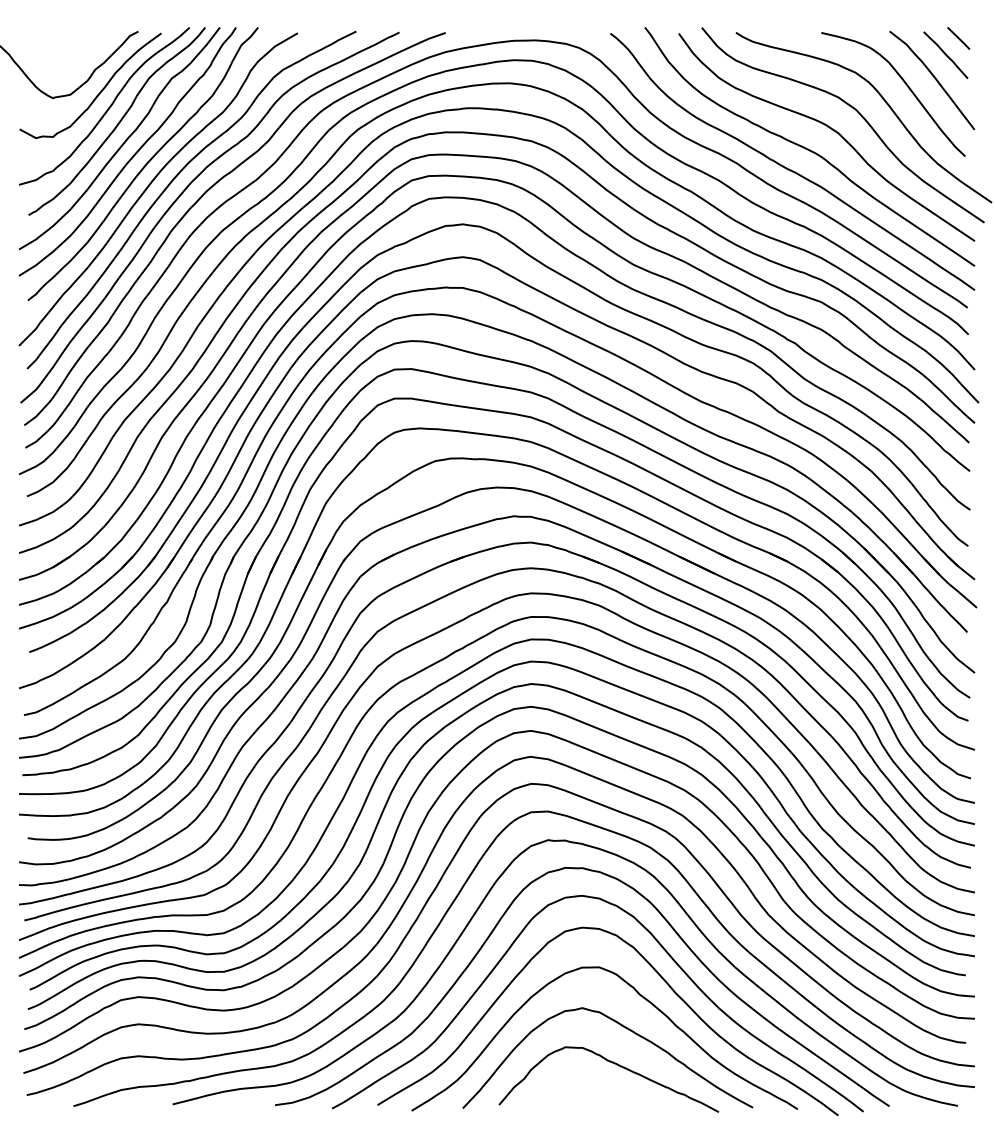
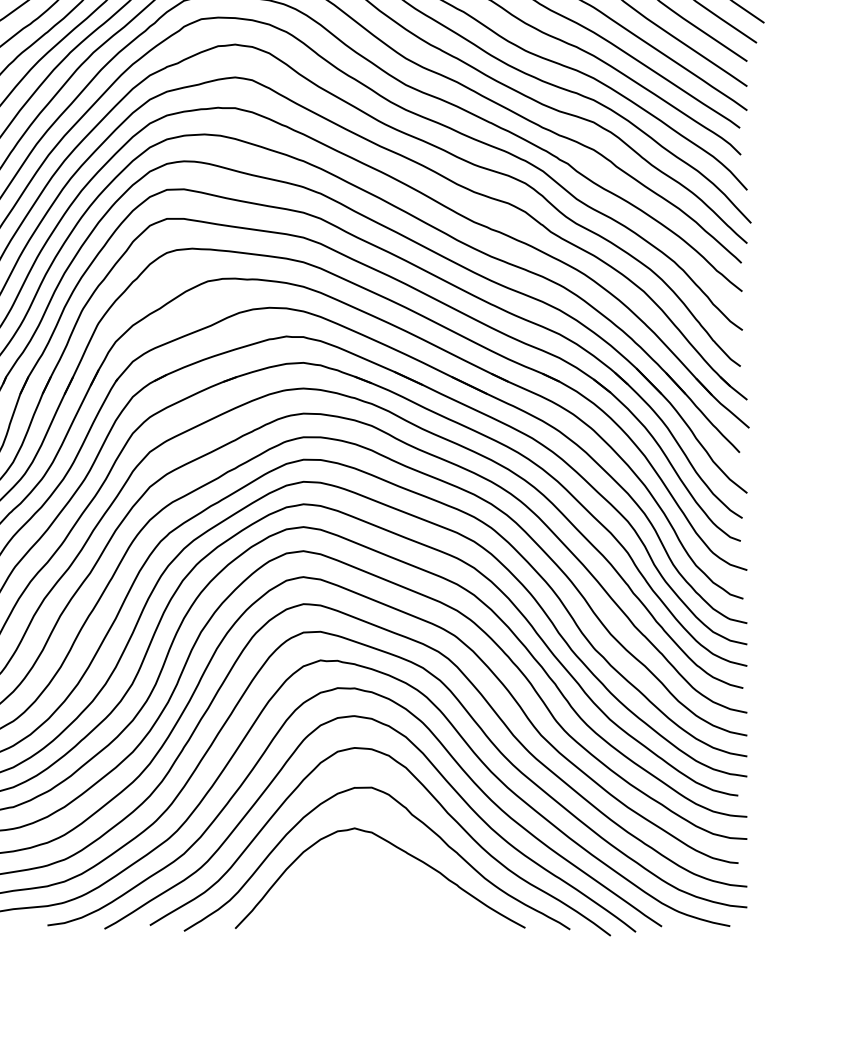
curve: (616, 1065) -> (388, 885), removed

